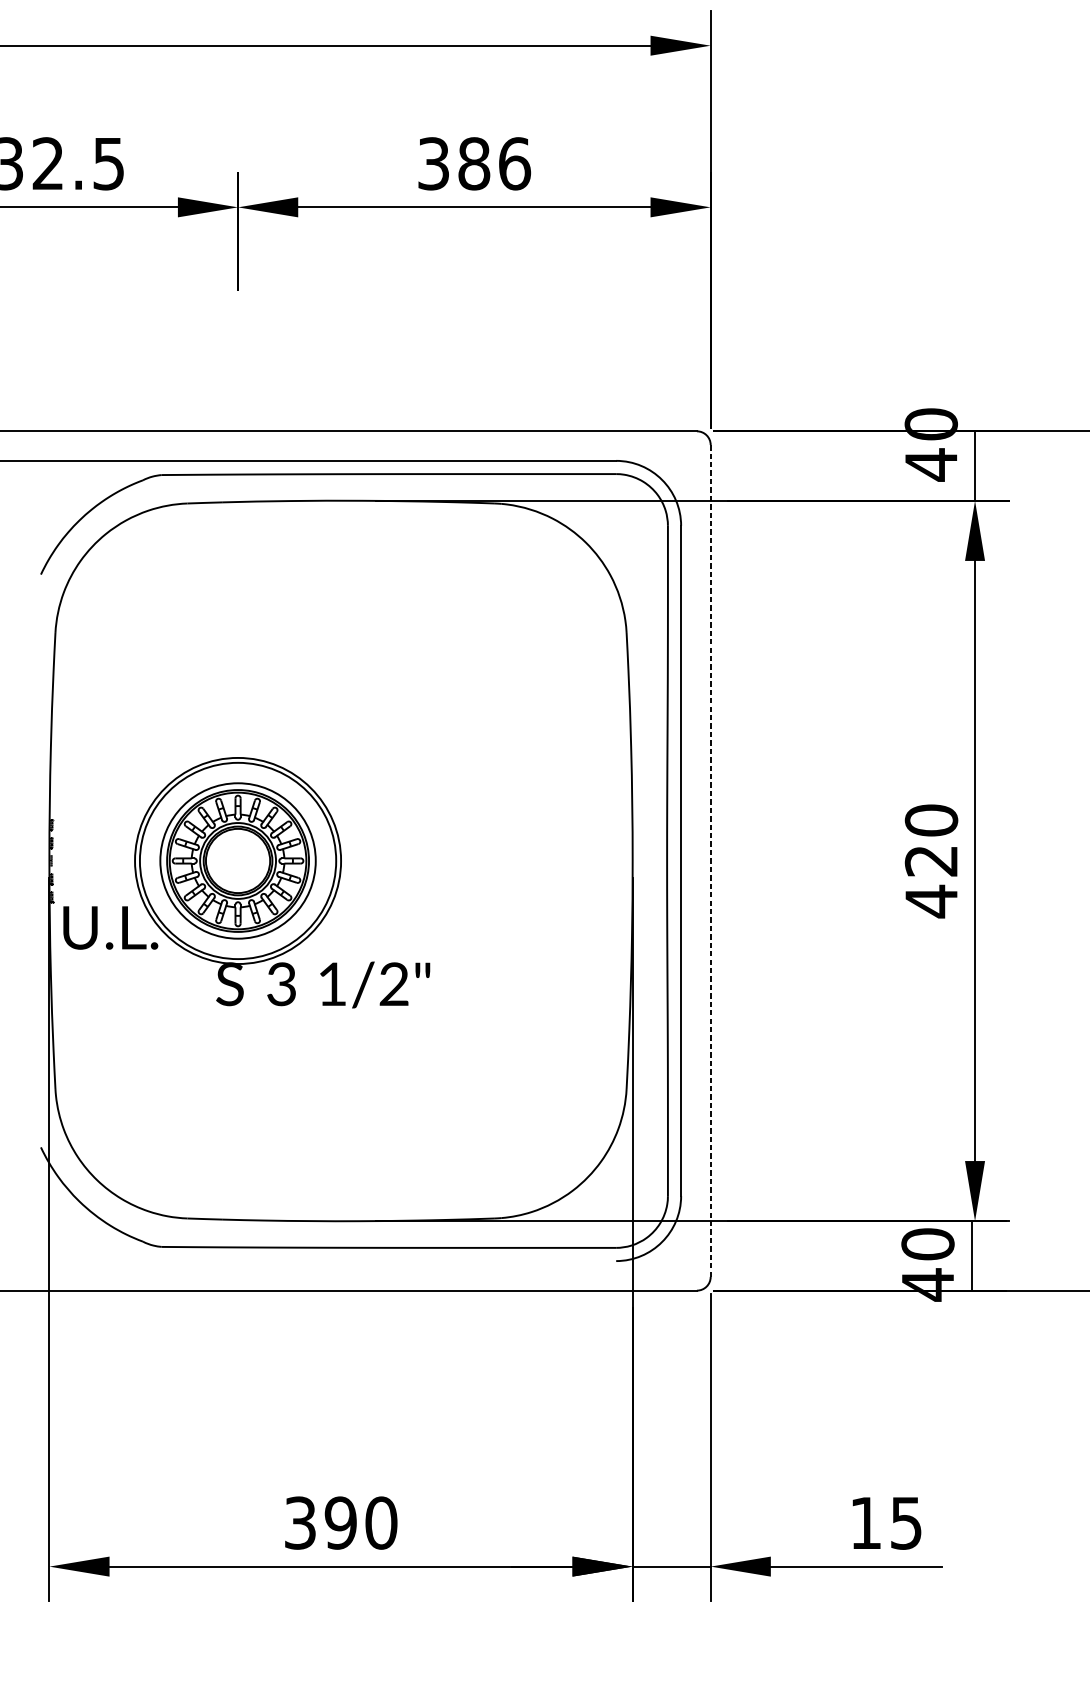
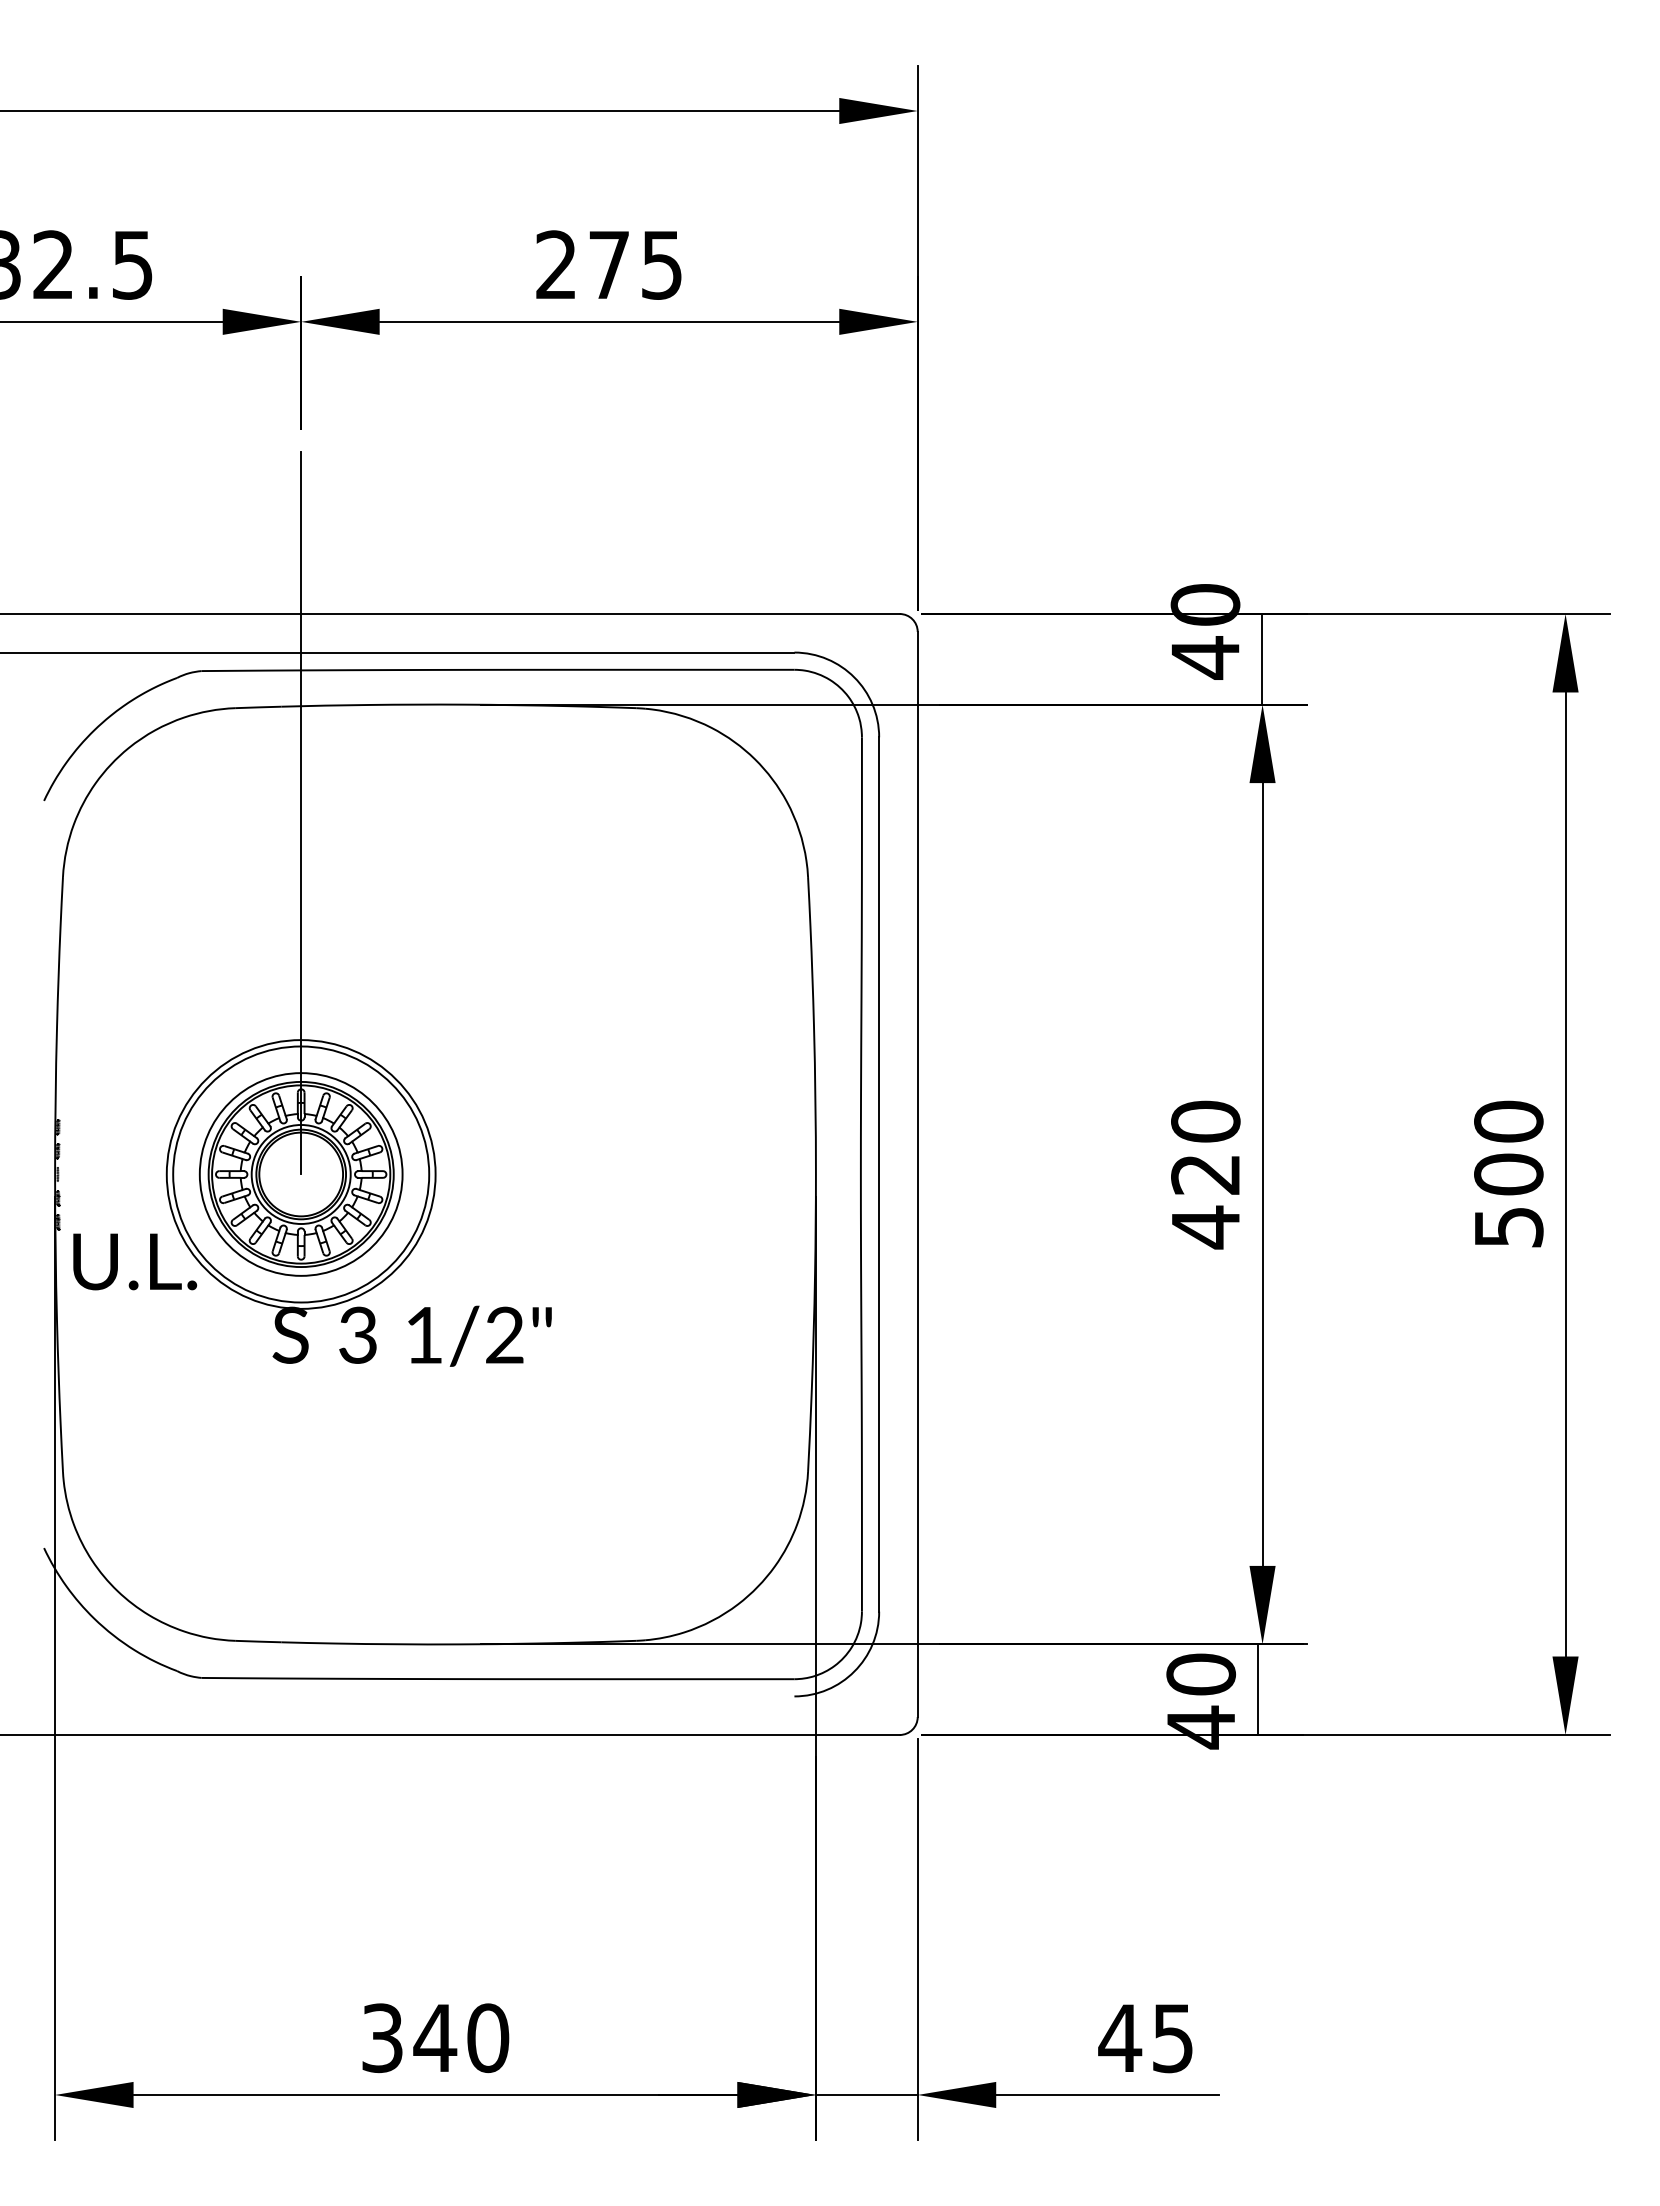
text: (474, 163) -> (609, 264), 386 -> 275
line: (238, 583) -> (301, 812), added
line: (710, 860) -> (917, 1174), dashed -> solid
text: (866, 1522) -> (1120, 2037), 15 -> 45
text: (341, 1523) -> (435, 2038), 390 -> 340

